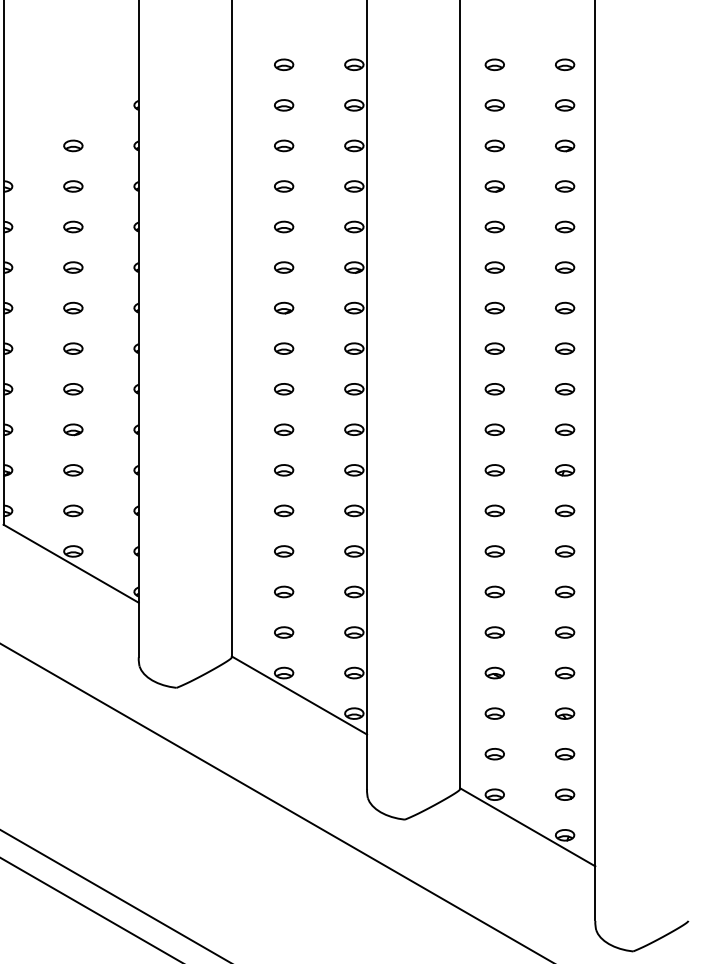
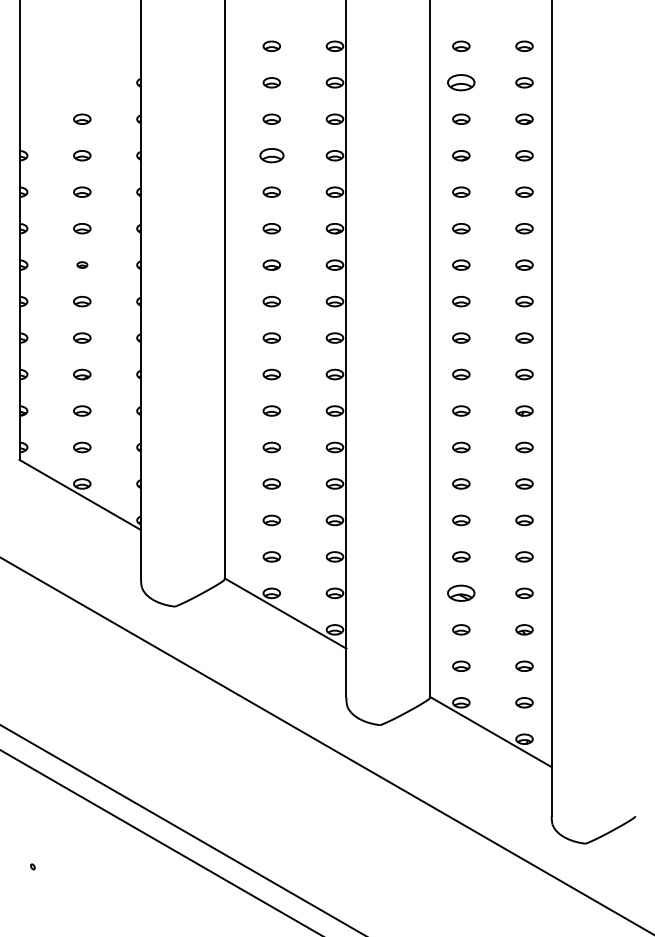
part: (495, 105) -> (461, 82), size x1.6
part: (283, 186) -> (271, 155), size x1.4
part: (73, 307) -> (82, 264), size x0.6
part: (495, 673) -> (461, 593), size x1.6

